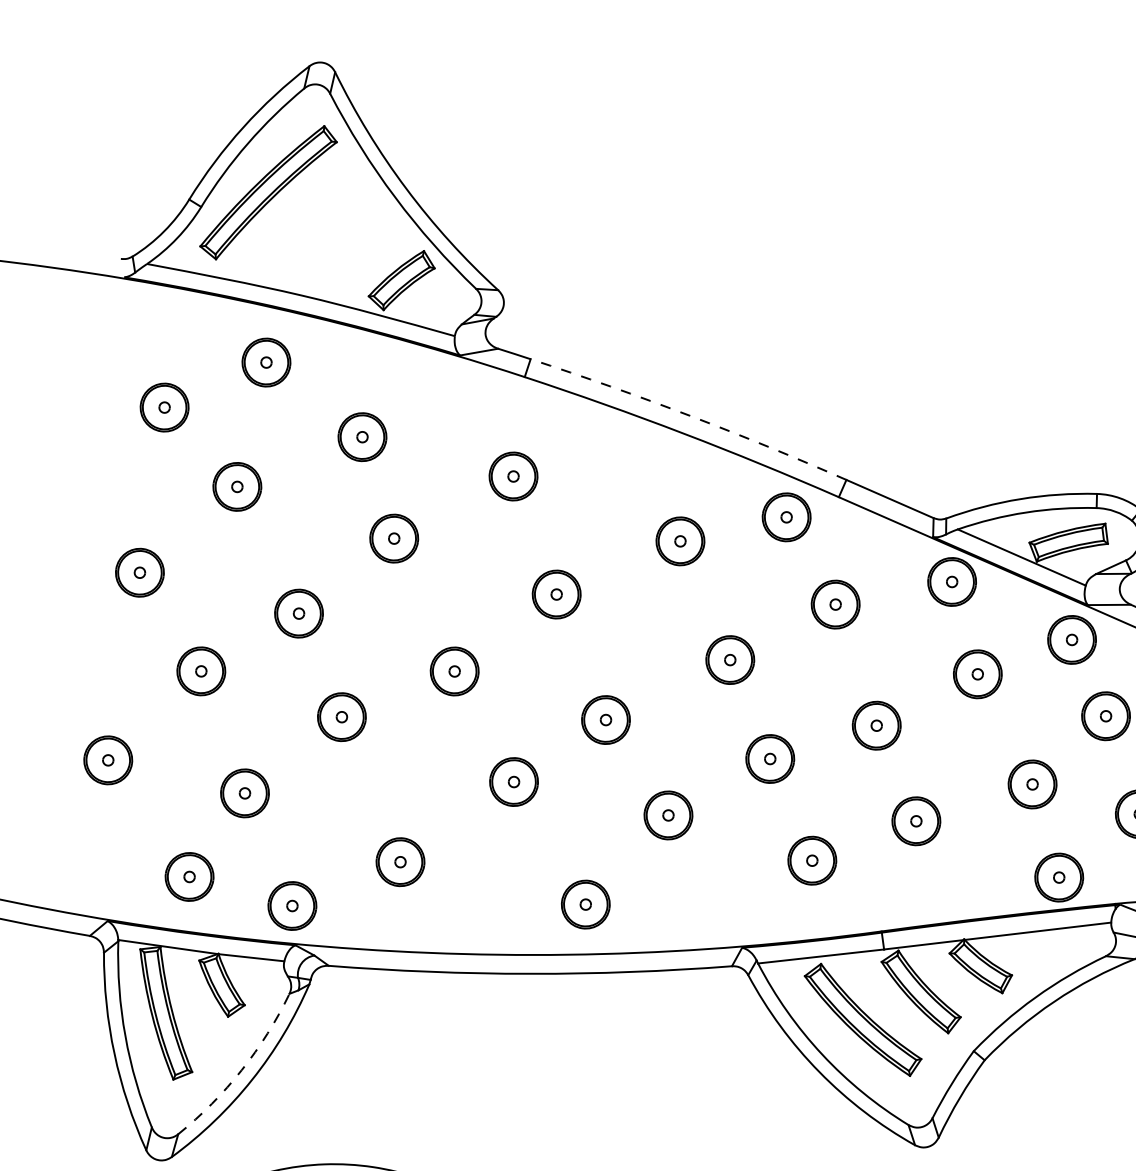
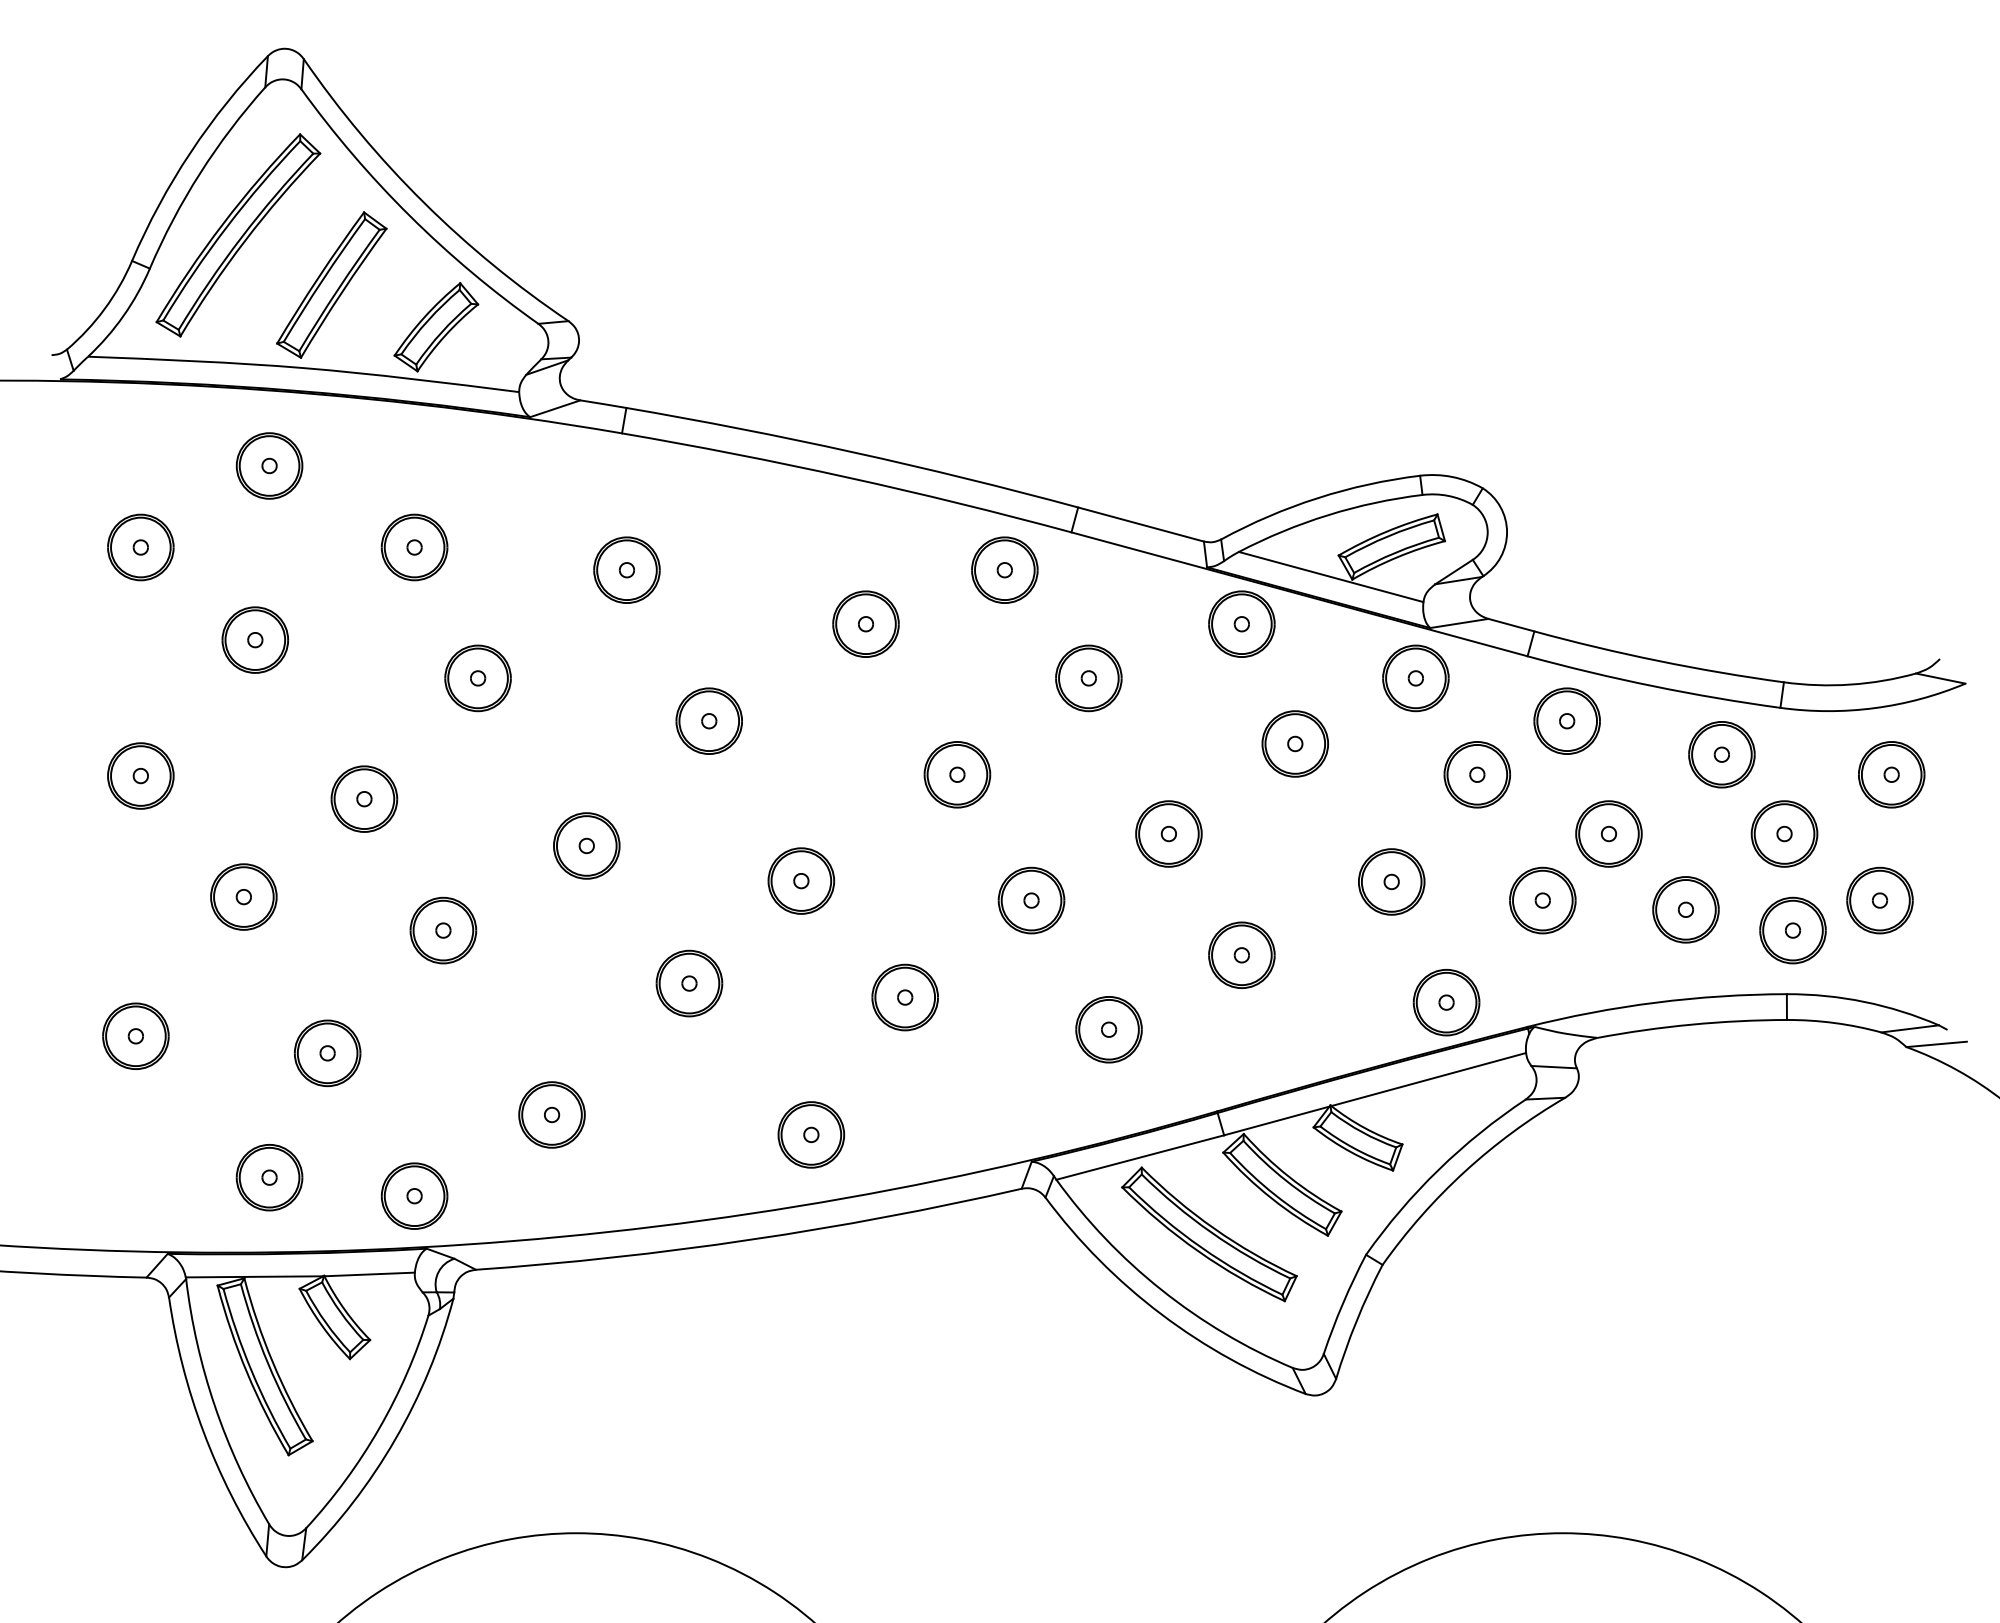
part: (330, 238) -> (331, 284), added
arc: (689, 415) -> (853, 452), dashed -> solid
arc: (241, 1070) -> (379, 1428), dashed -> solid

